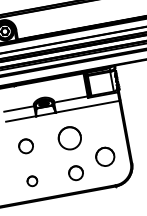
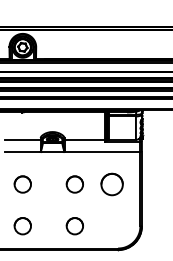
circle: (69, 138) -> (74, 184), size x0.62
part: (104, 156) -> (111, 184), moved
circle: (32, 181) -> (22, 226), size x1.43

